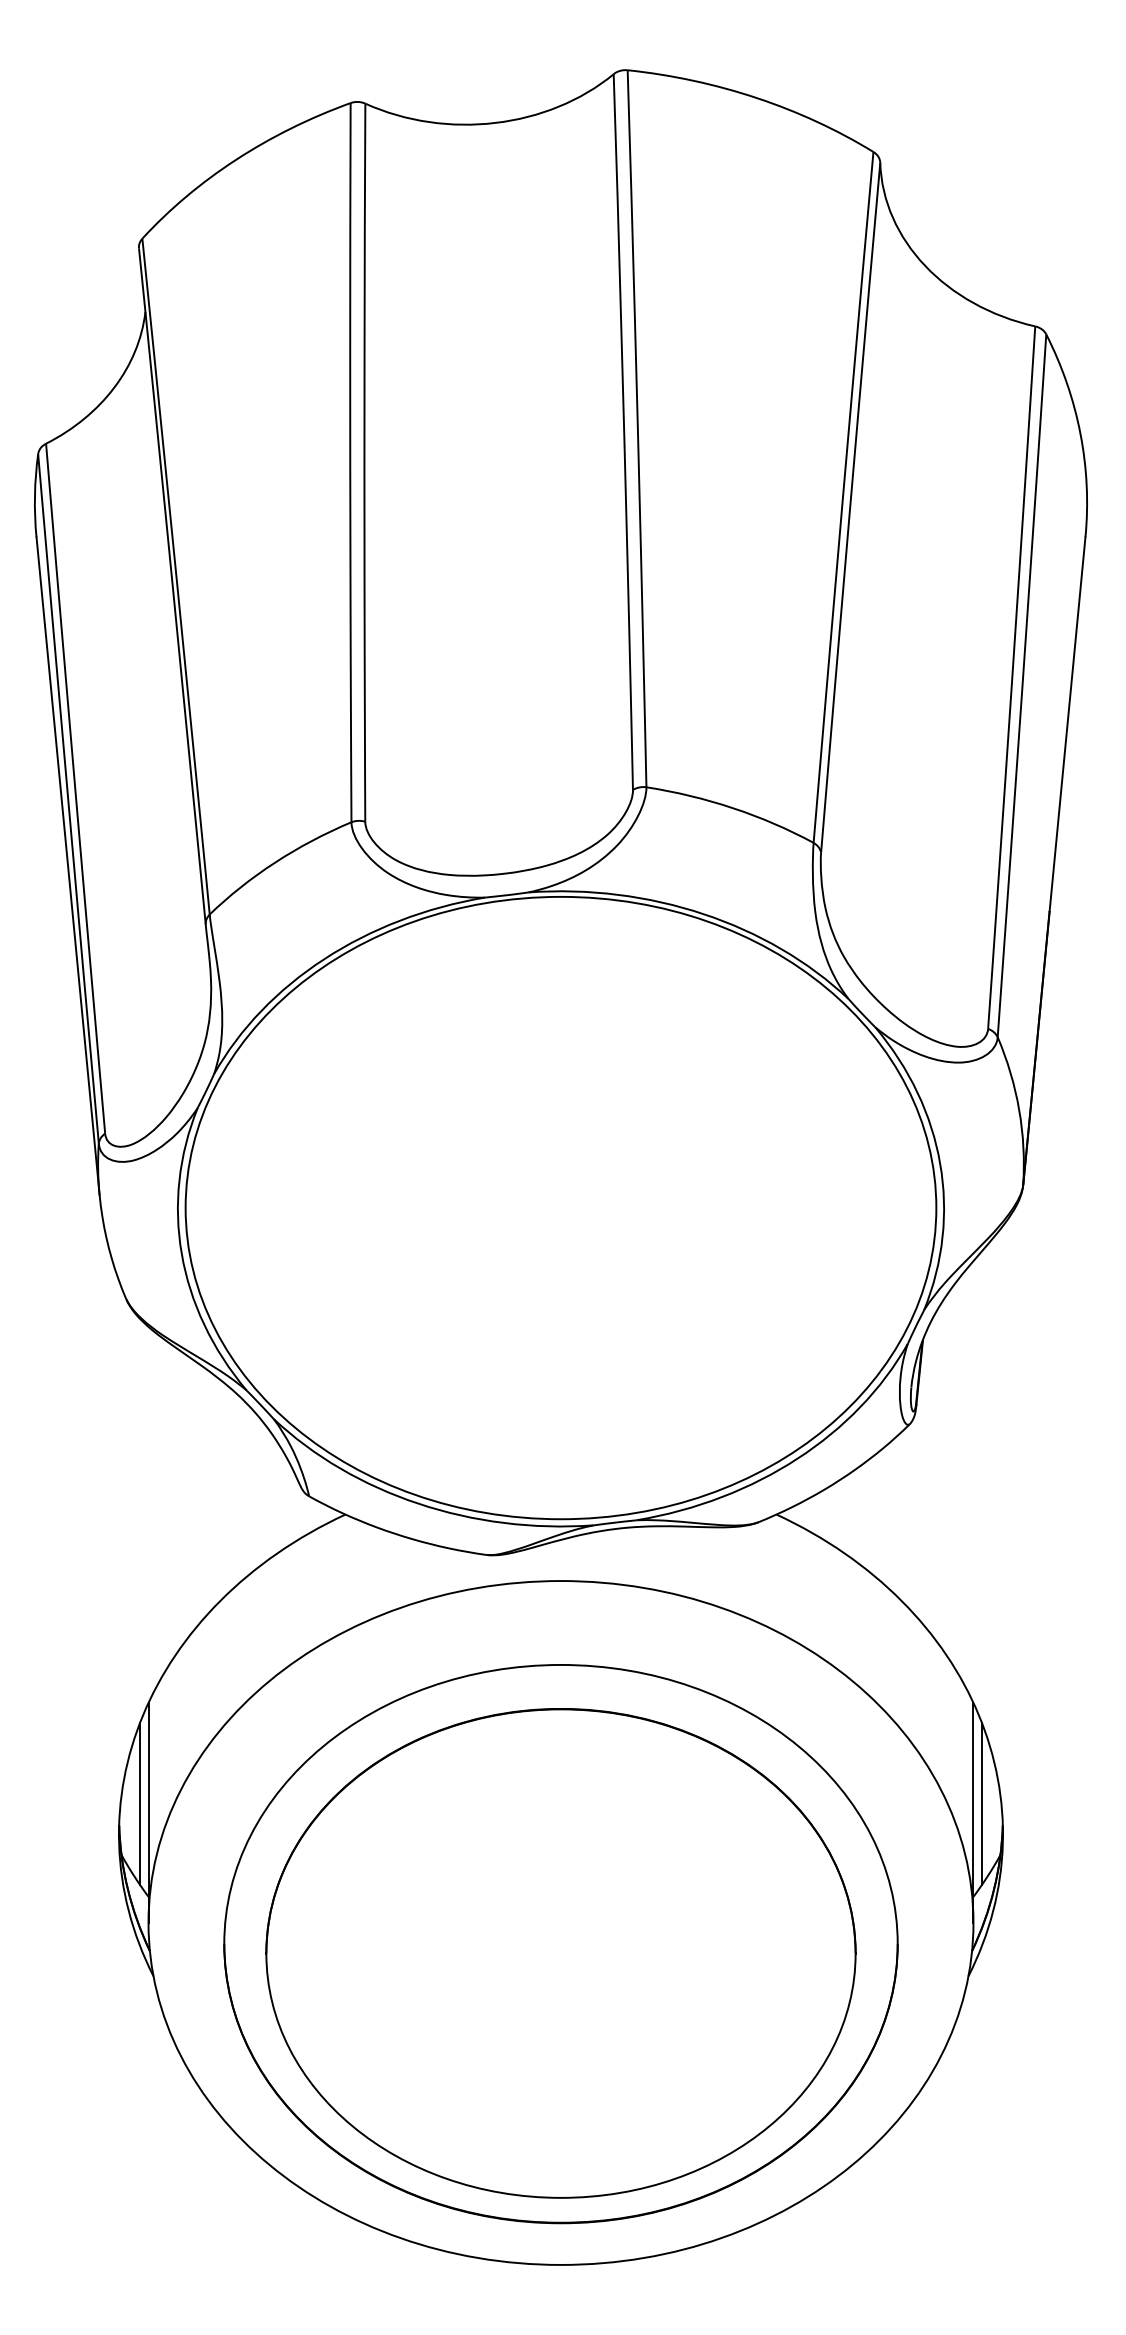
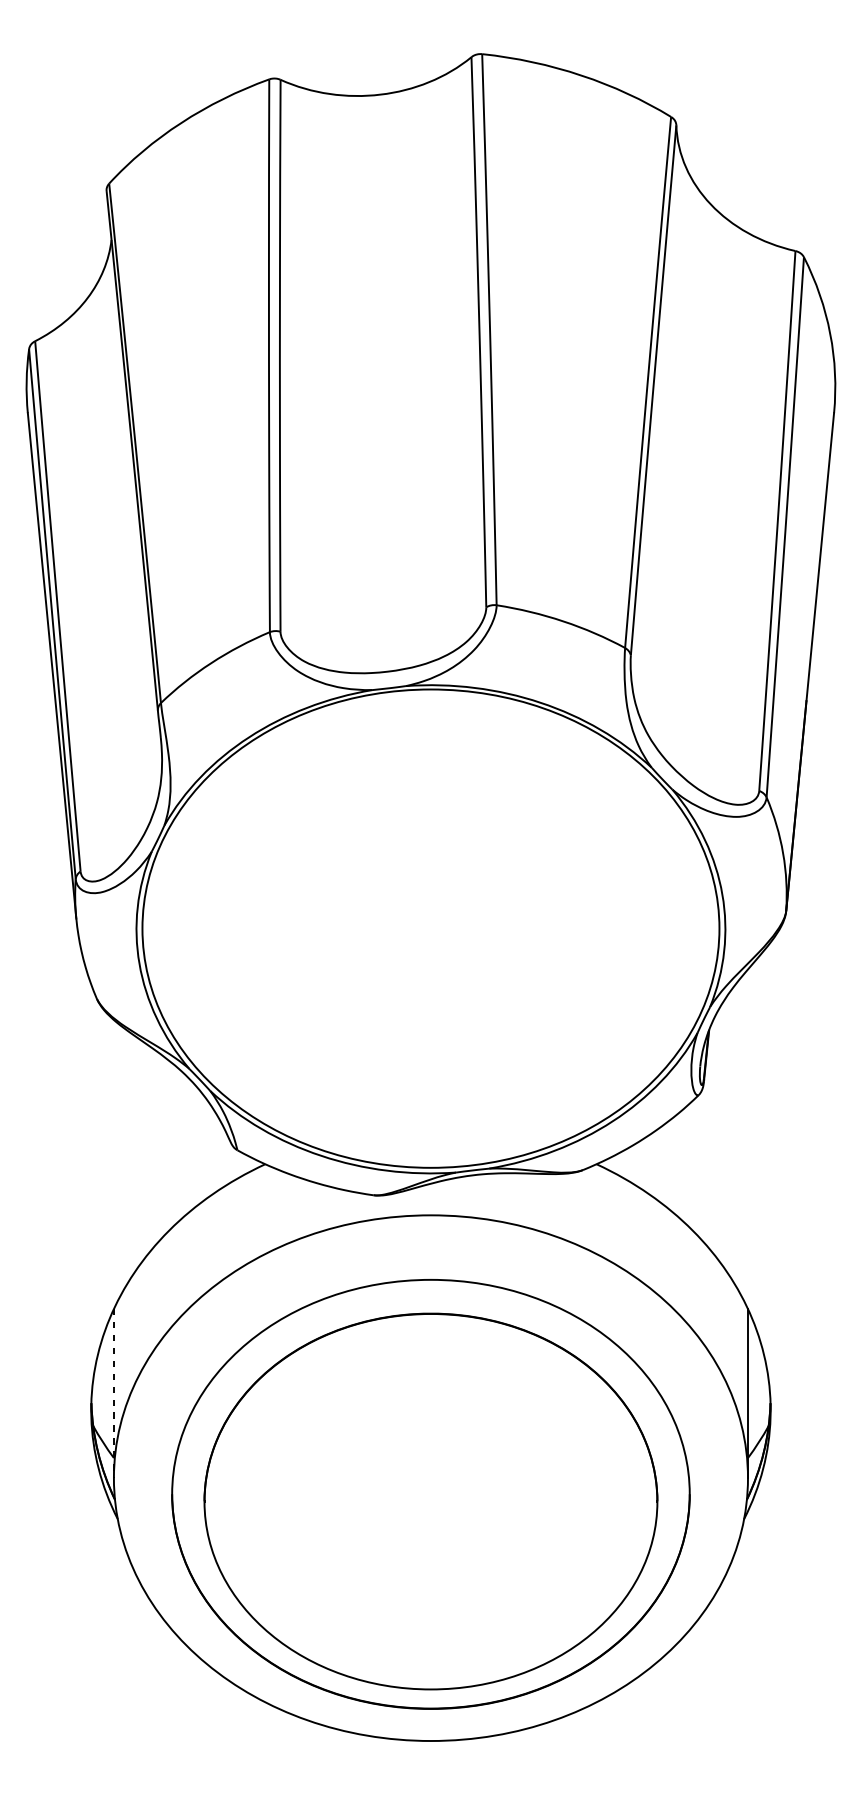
line: (140, 1803) -> (107, 1386), removed
line: (981, 1803) -> (754, 1386), removed
line: (148, 1813) -> (113, 1394), solid -> dashed

